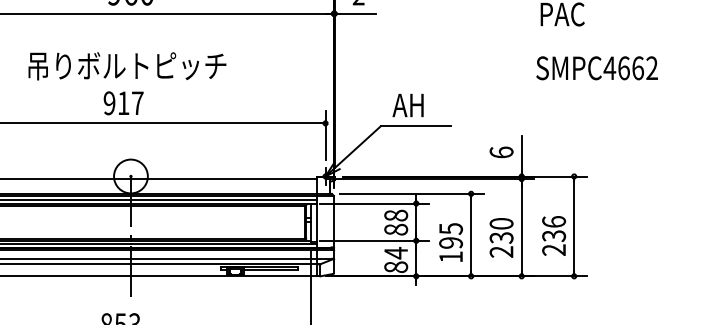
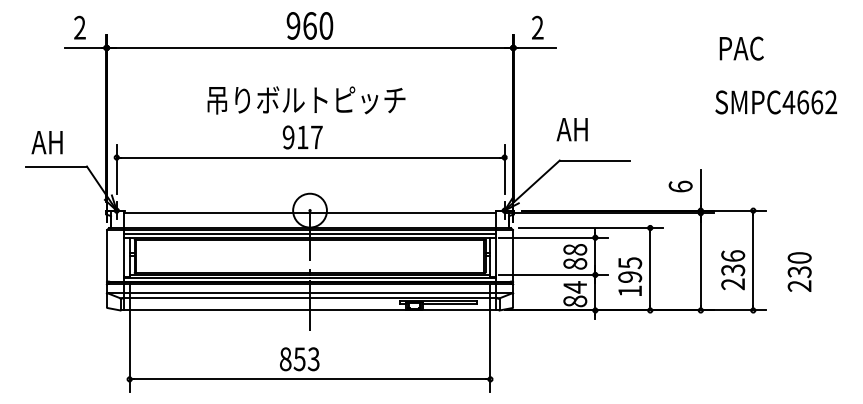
text: (407, 105) -> (571, 129), moved
text: (501, 237) -> (799, 271), moved

